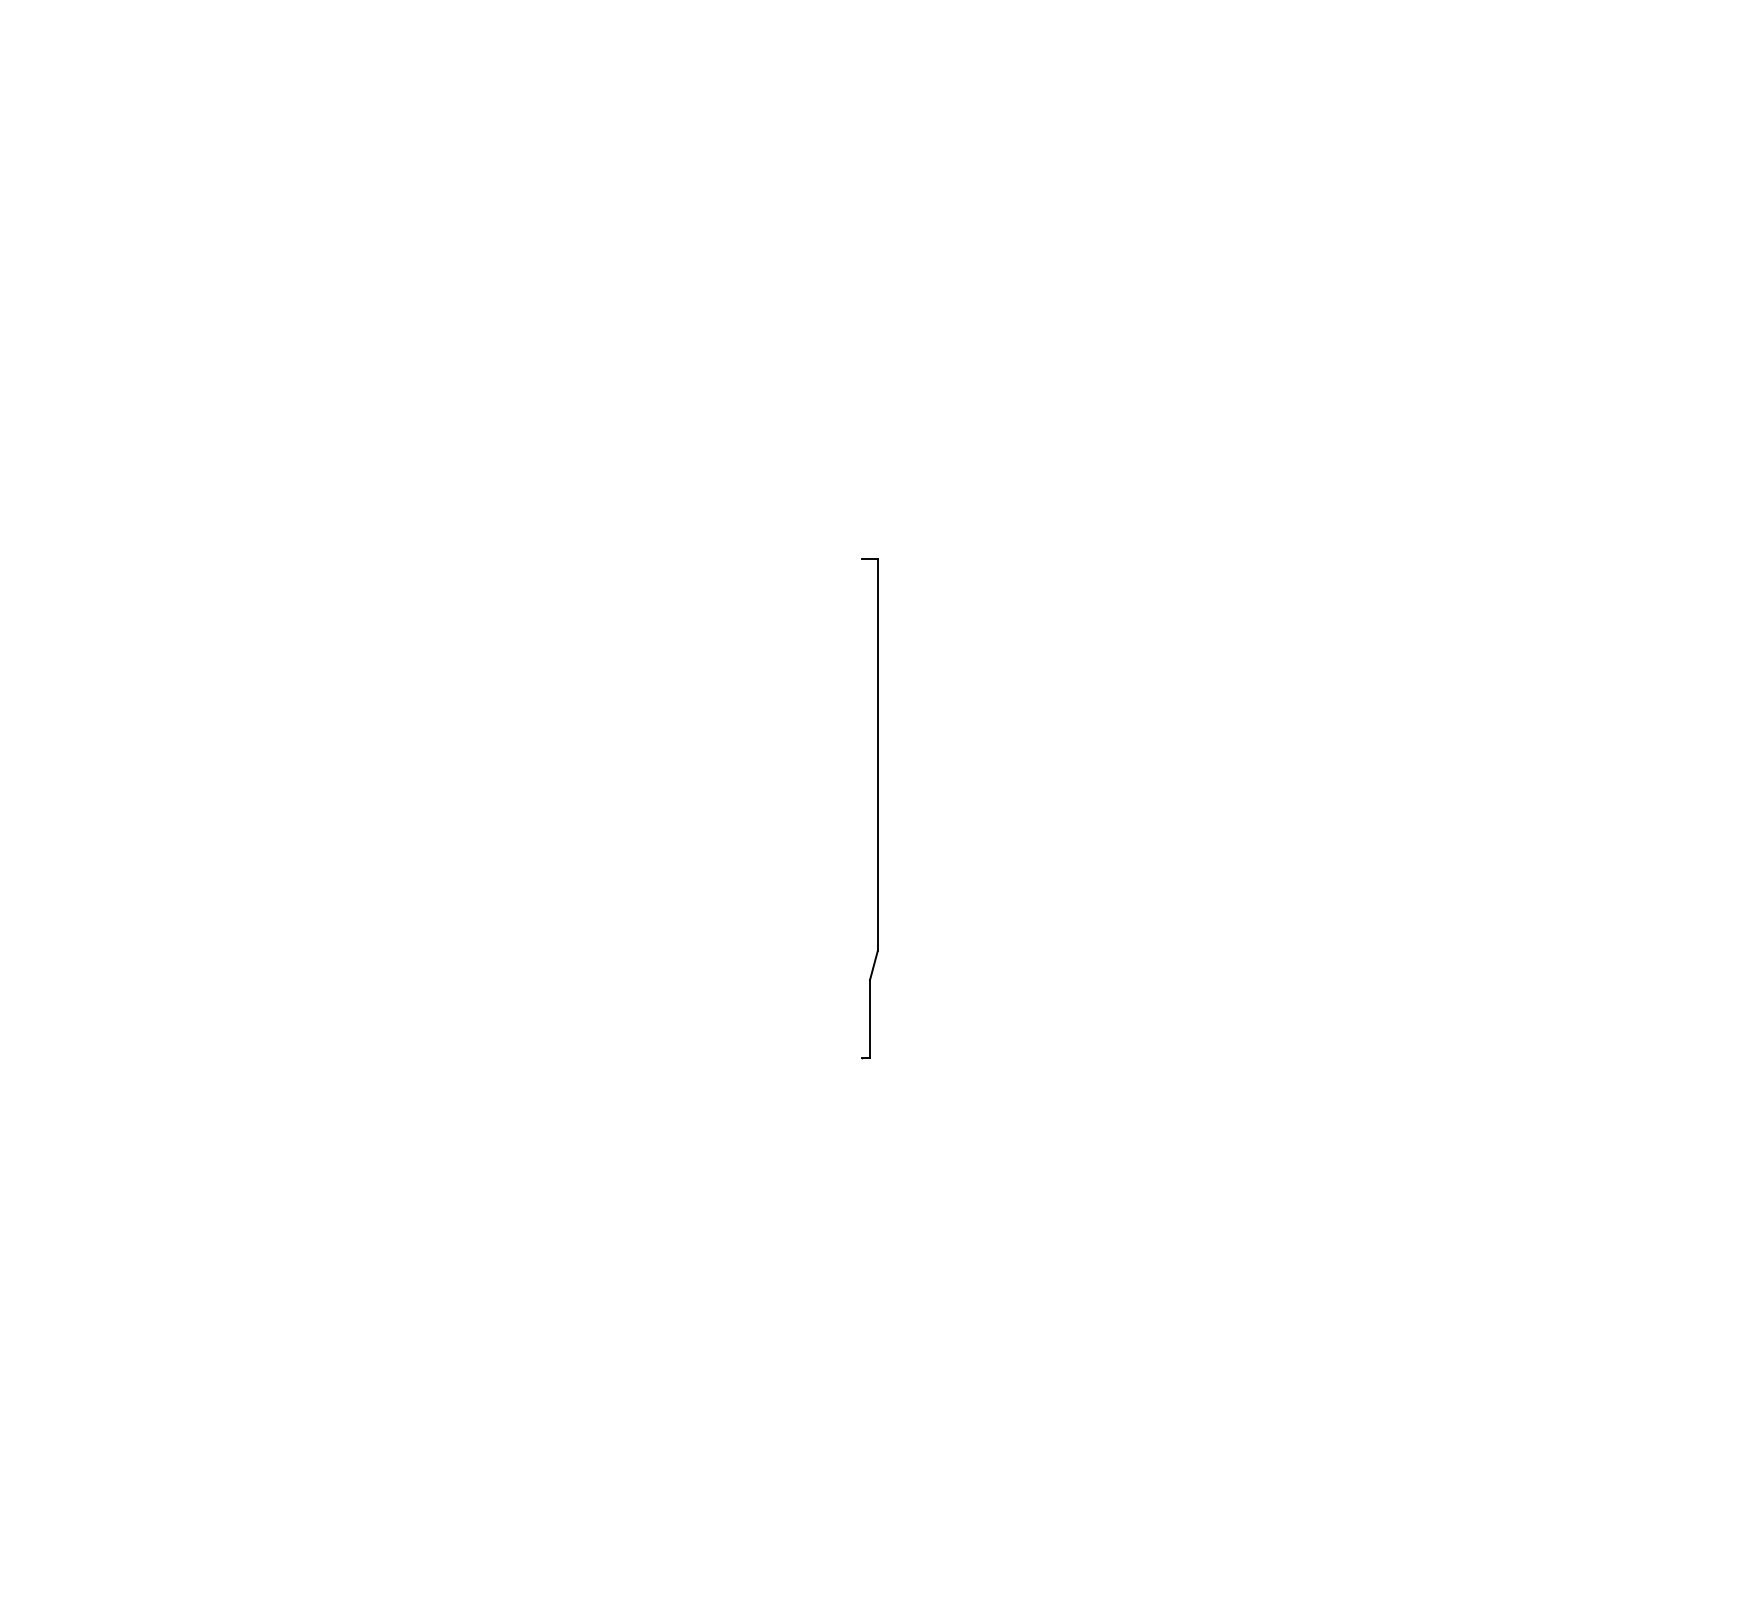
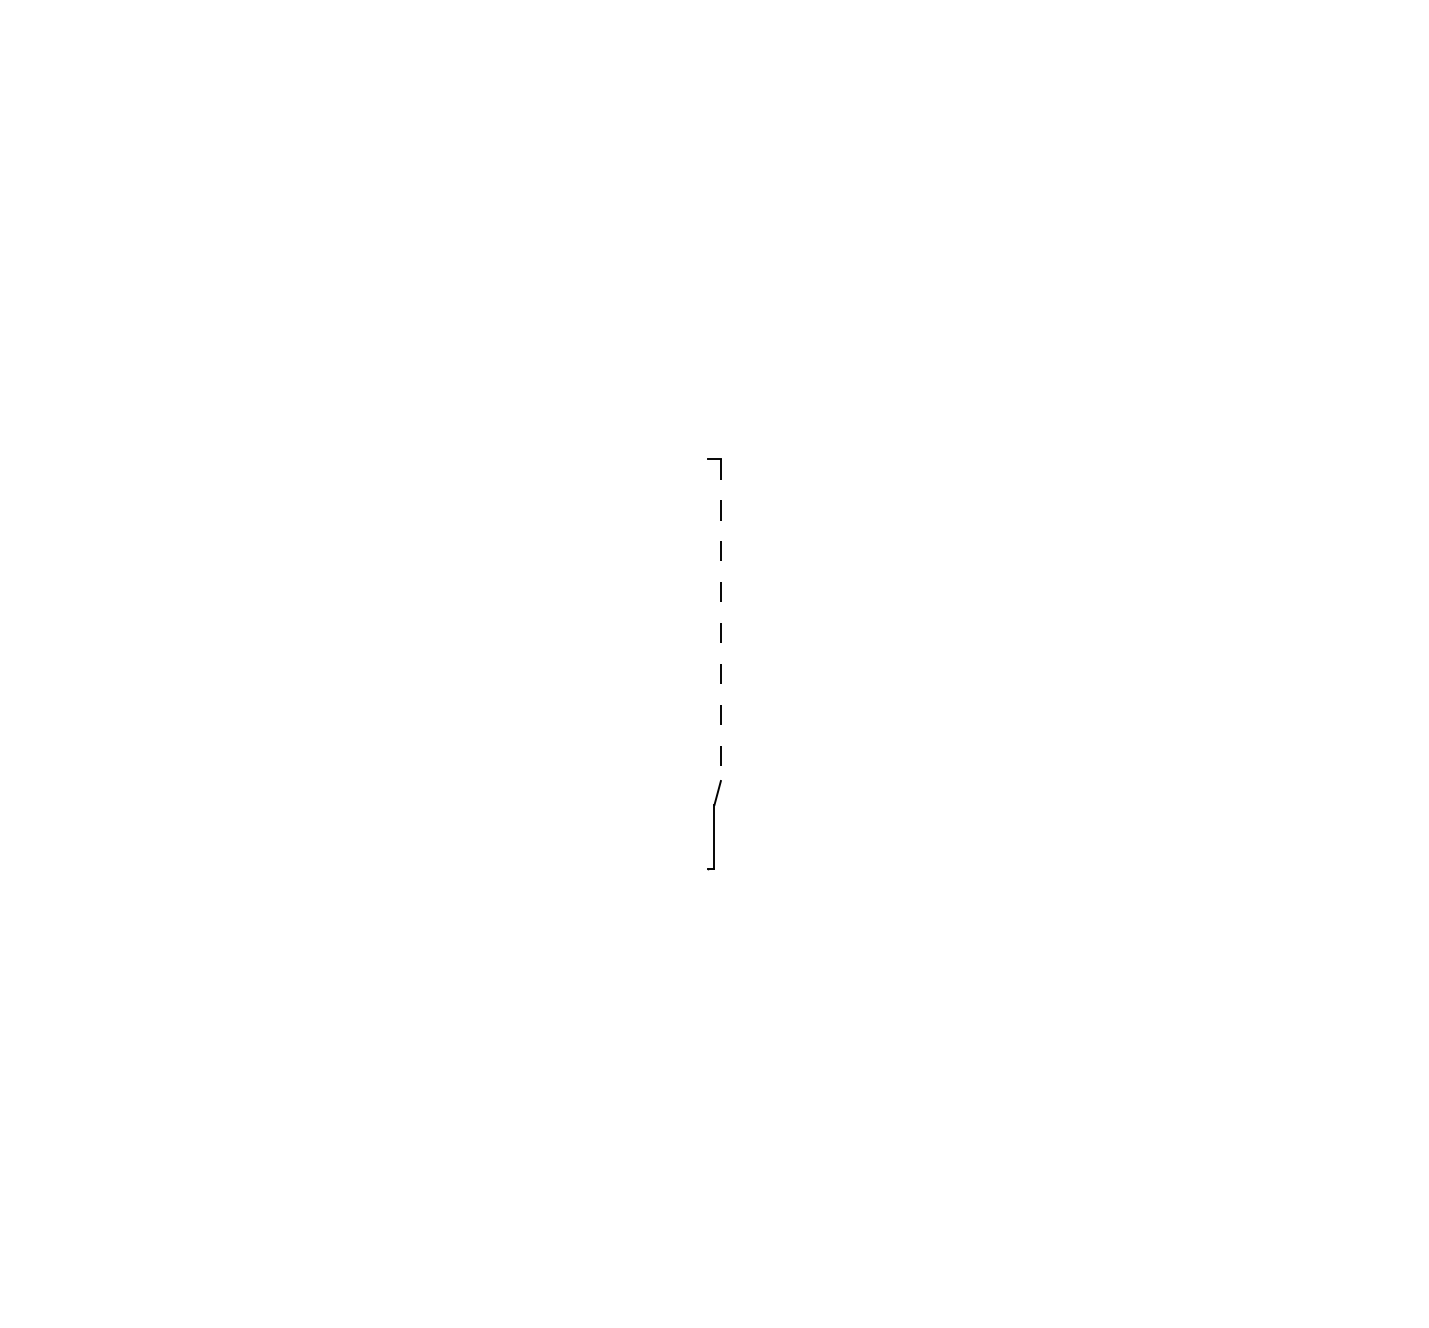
line: (877, 755) -> (720, 620), solid -> dashed

